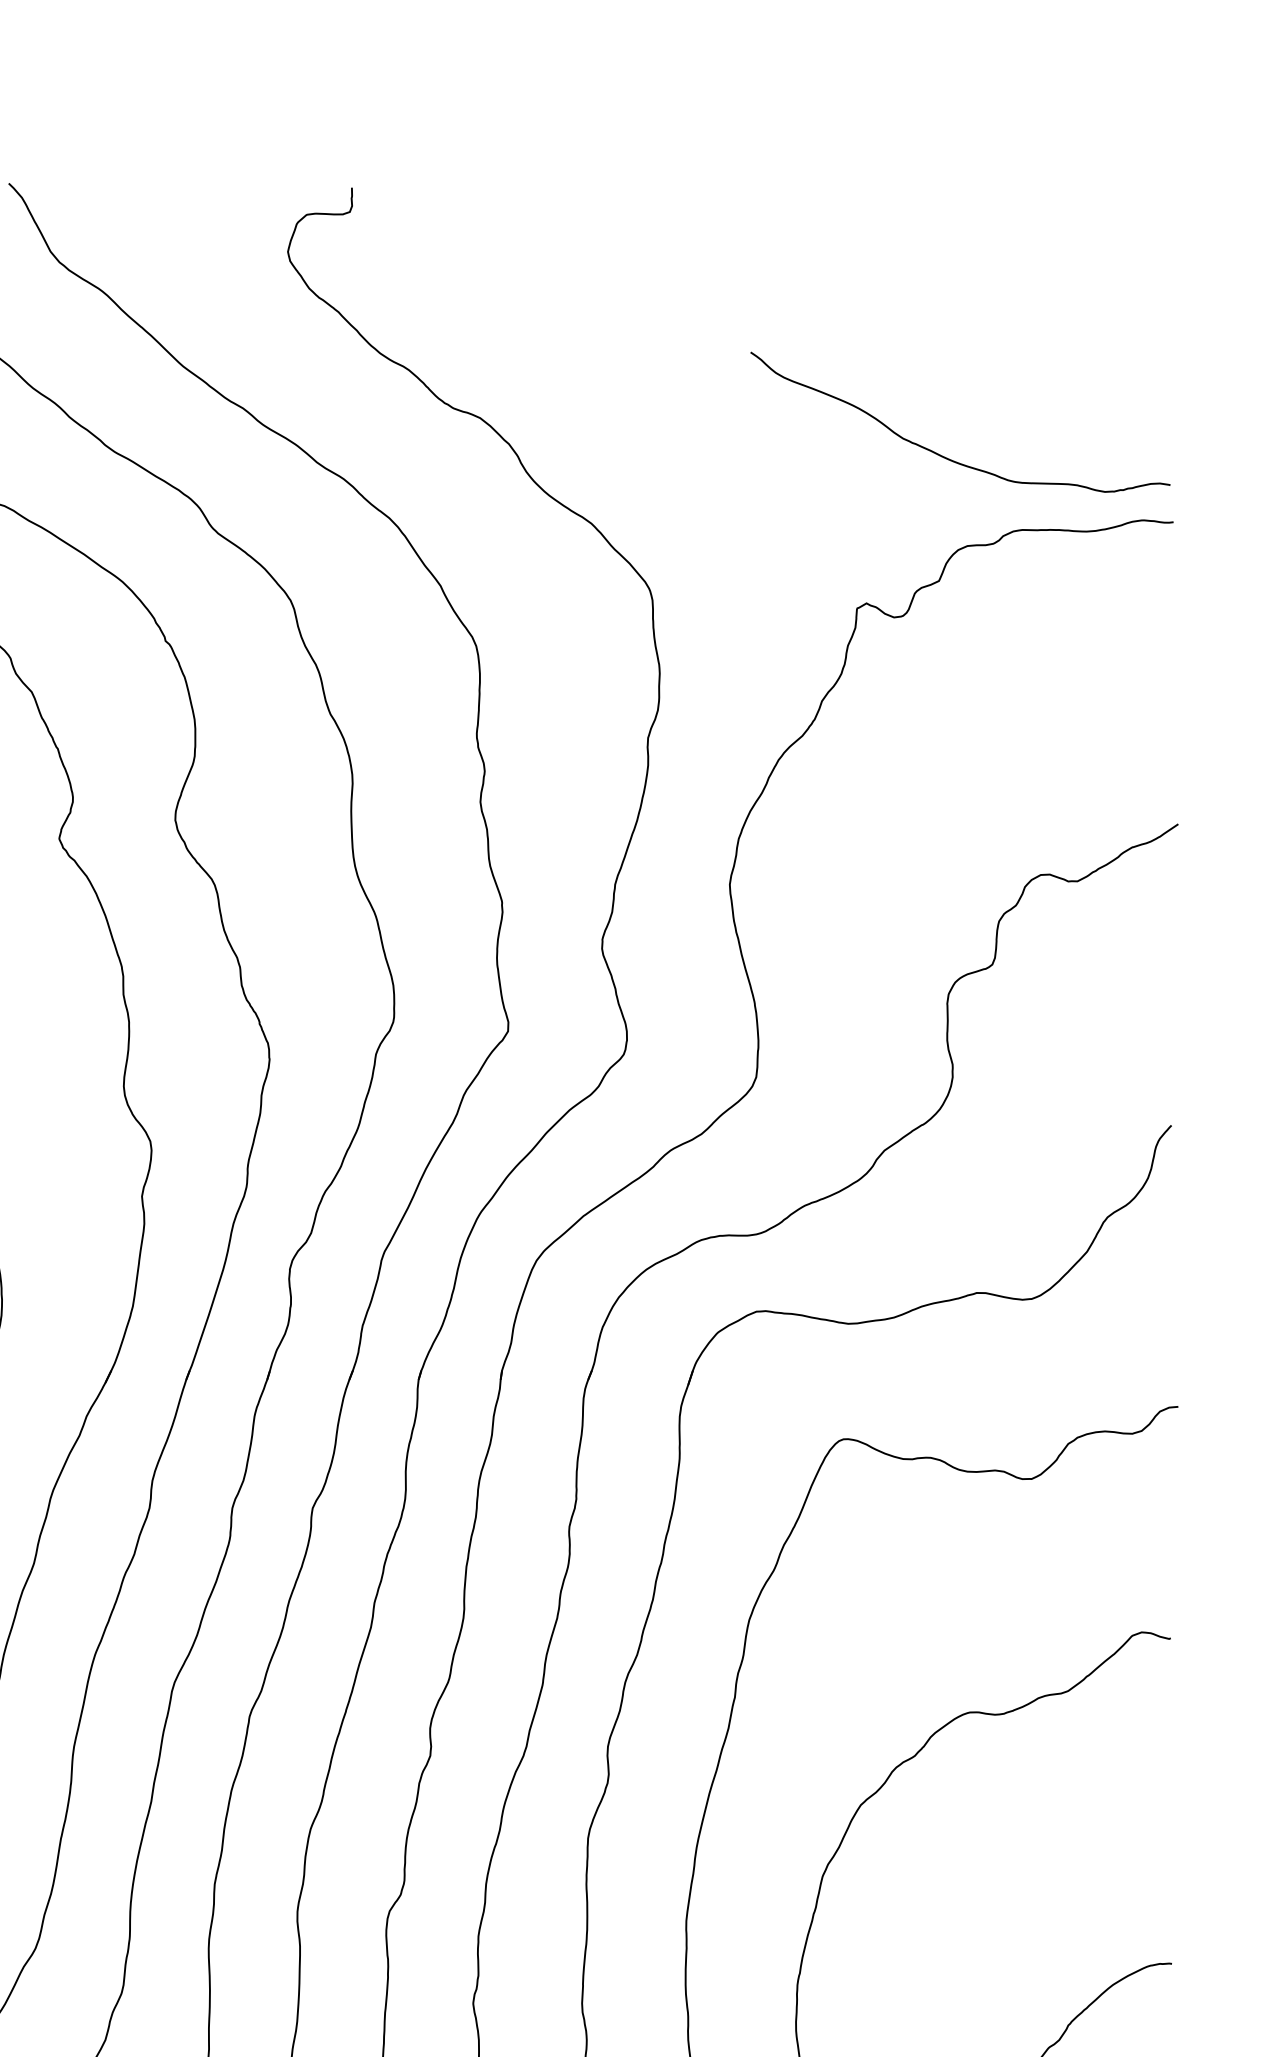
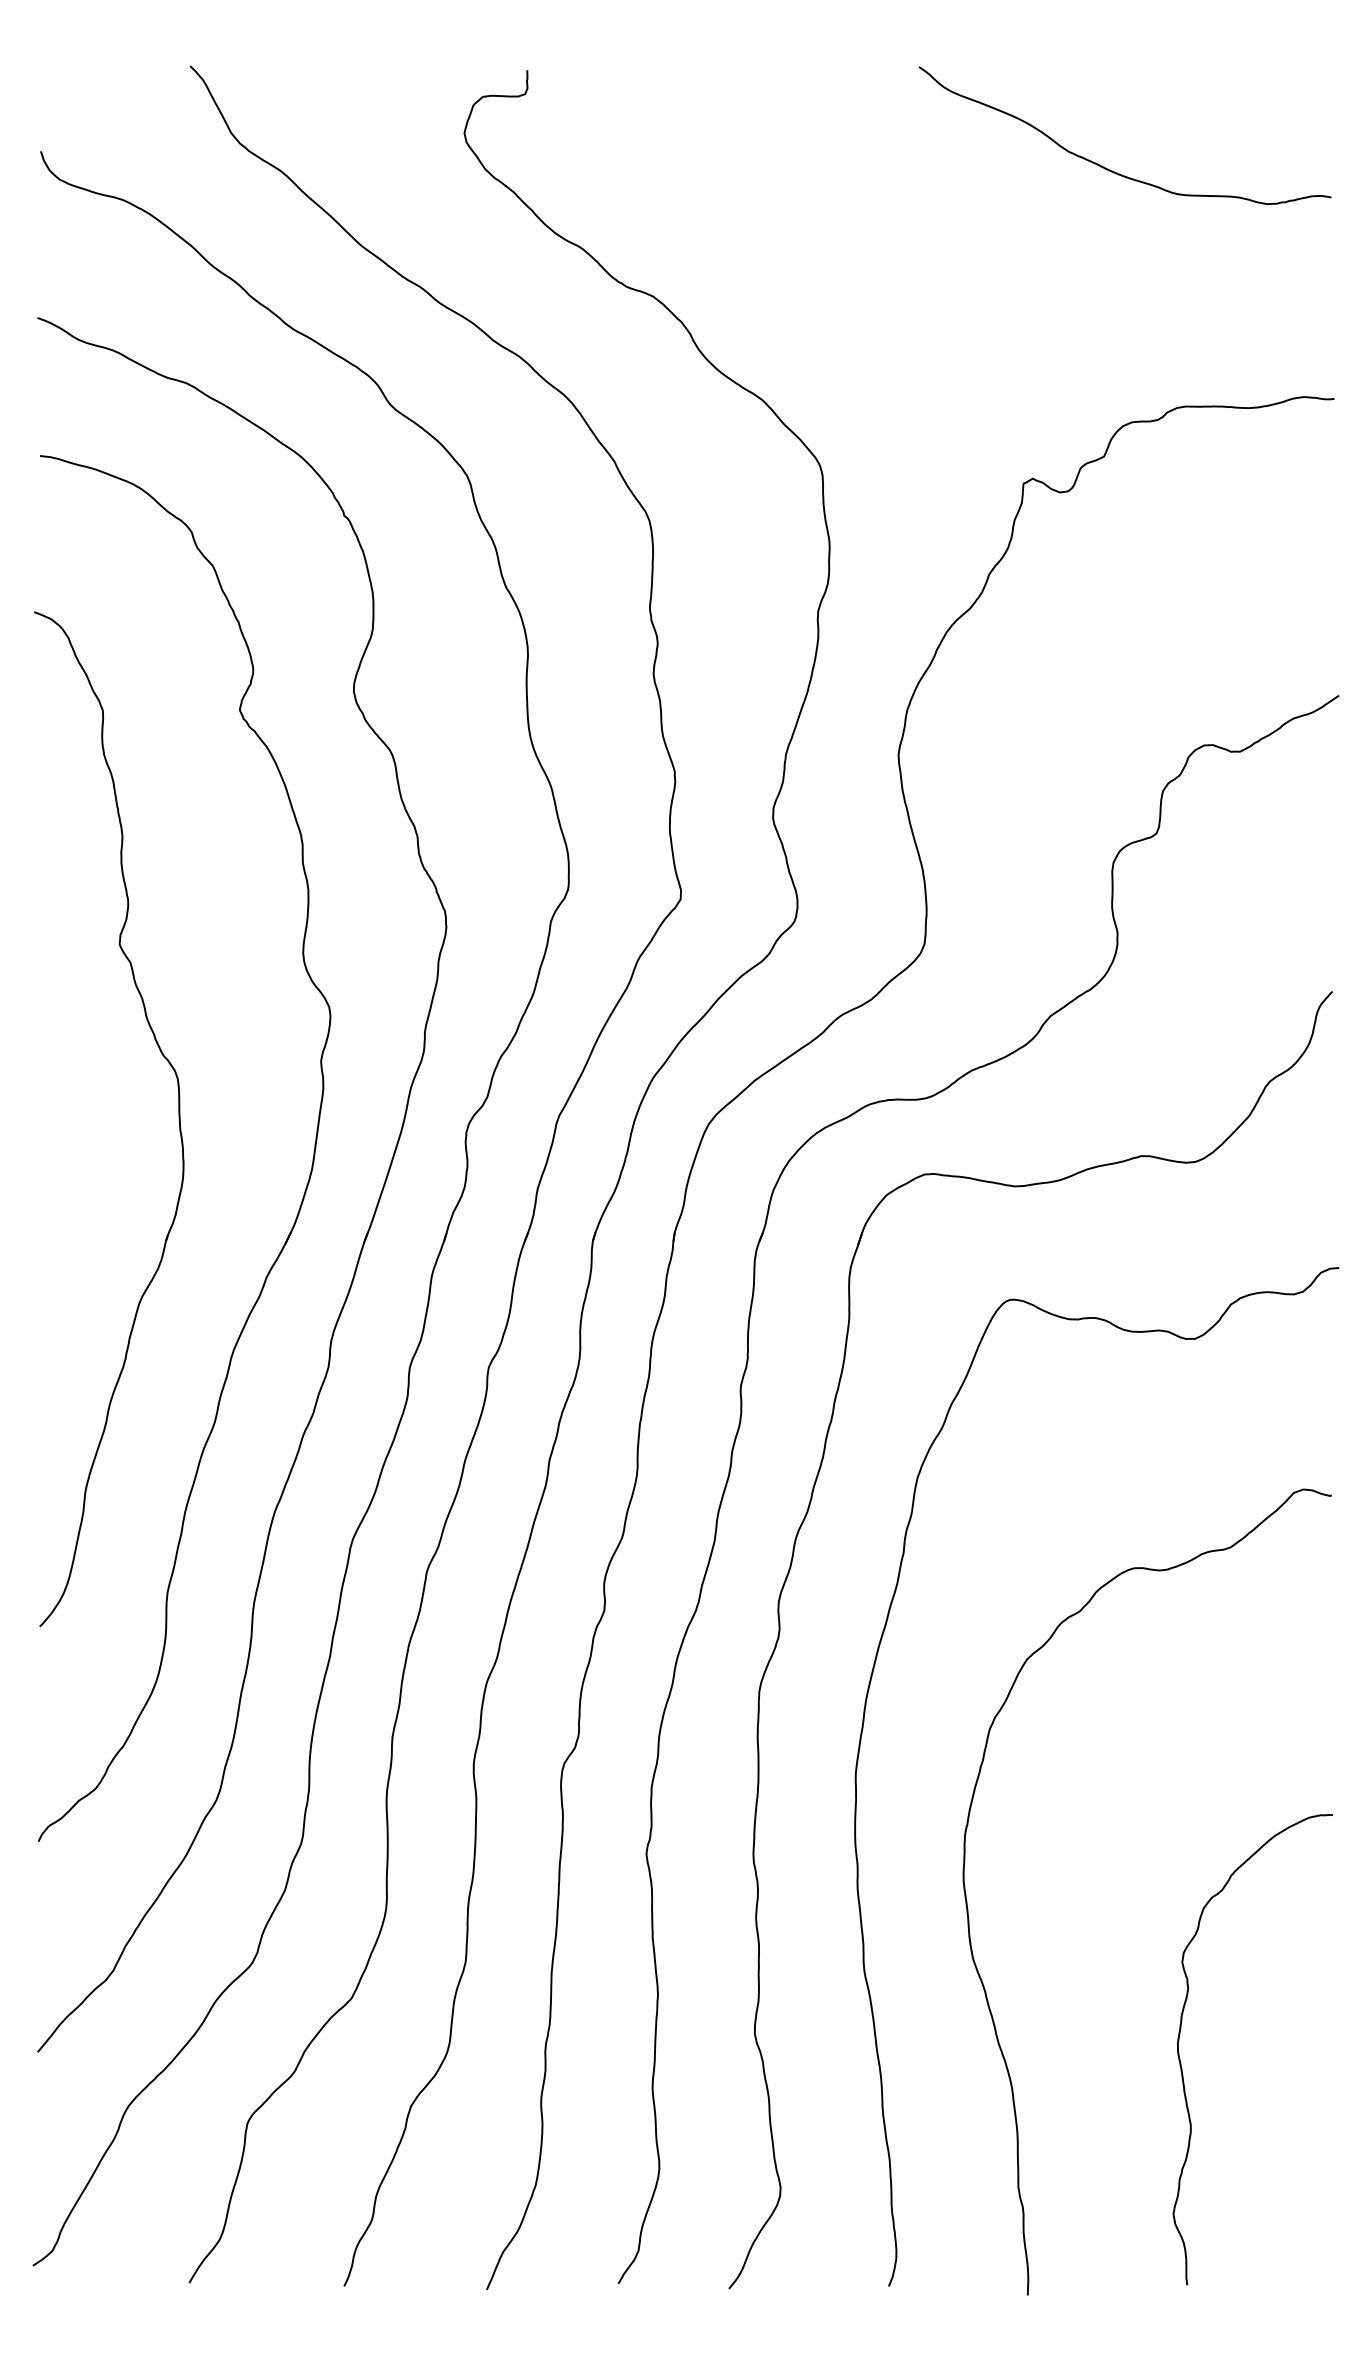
curve: (945, 456) -> (1110, 169), moved

